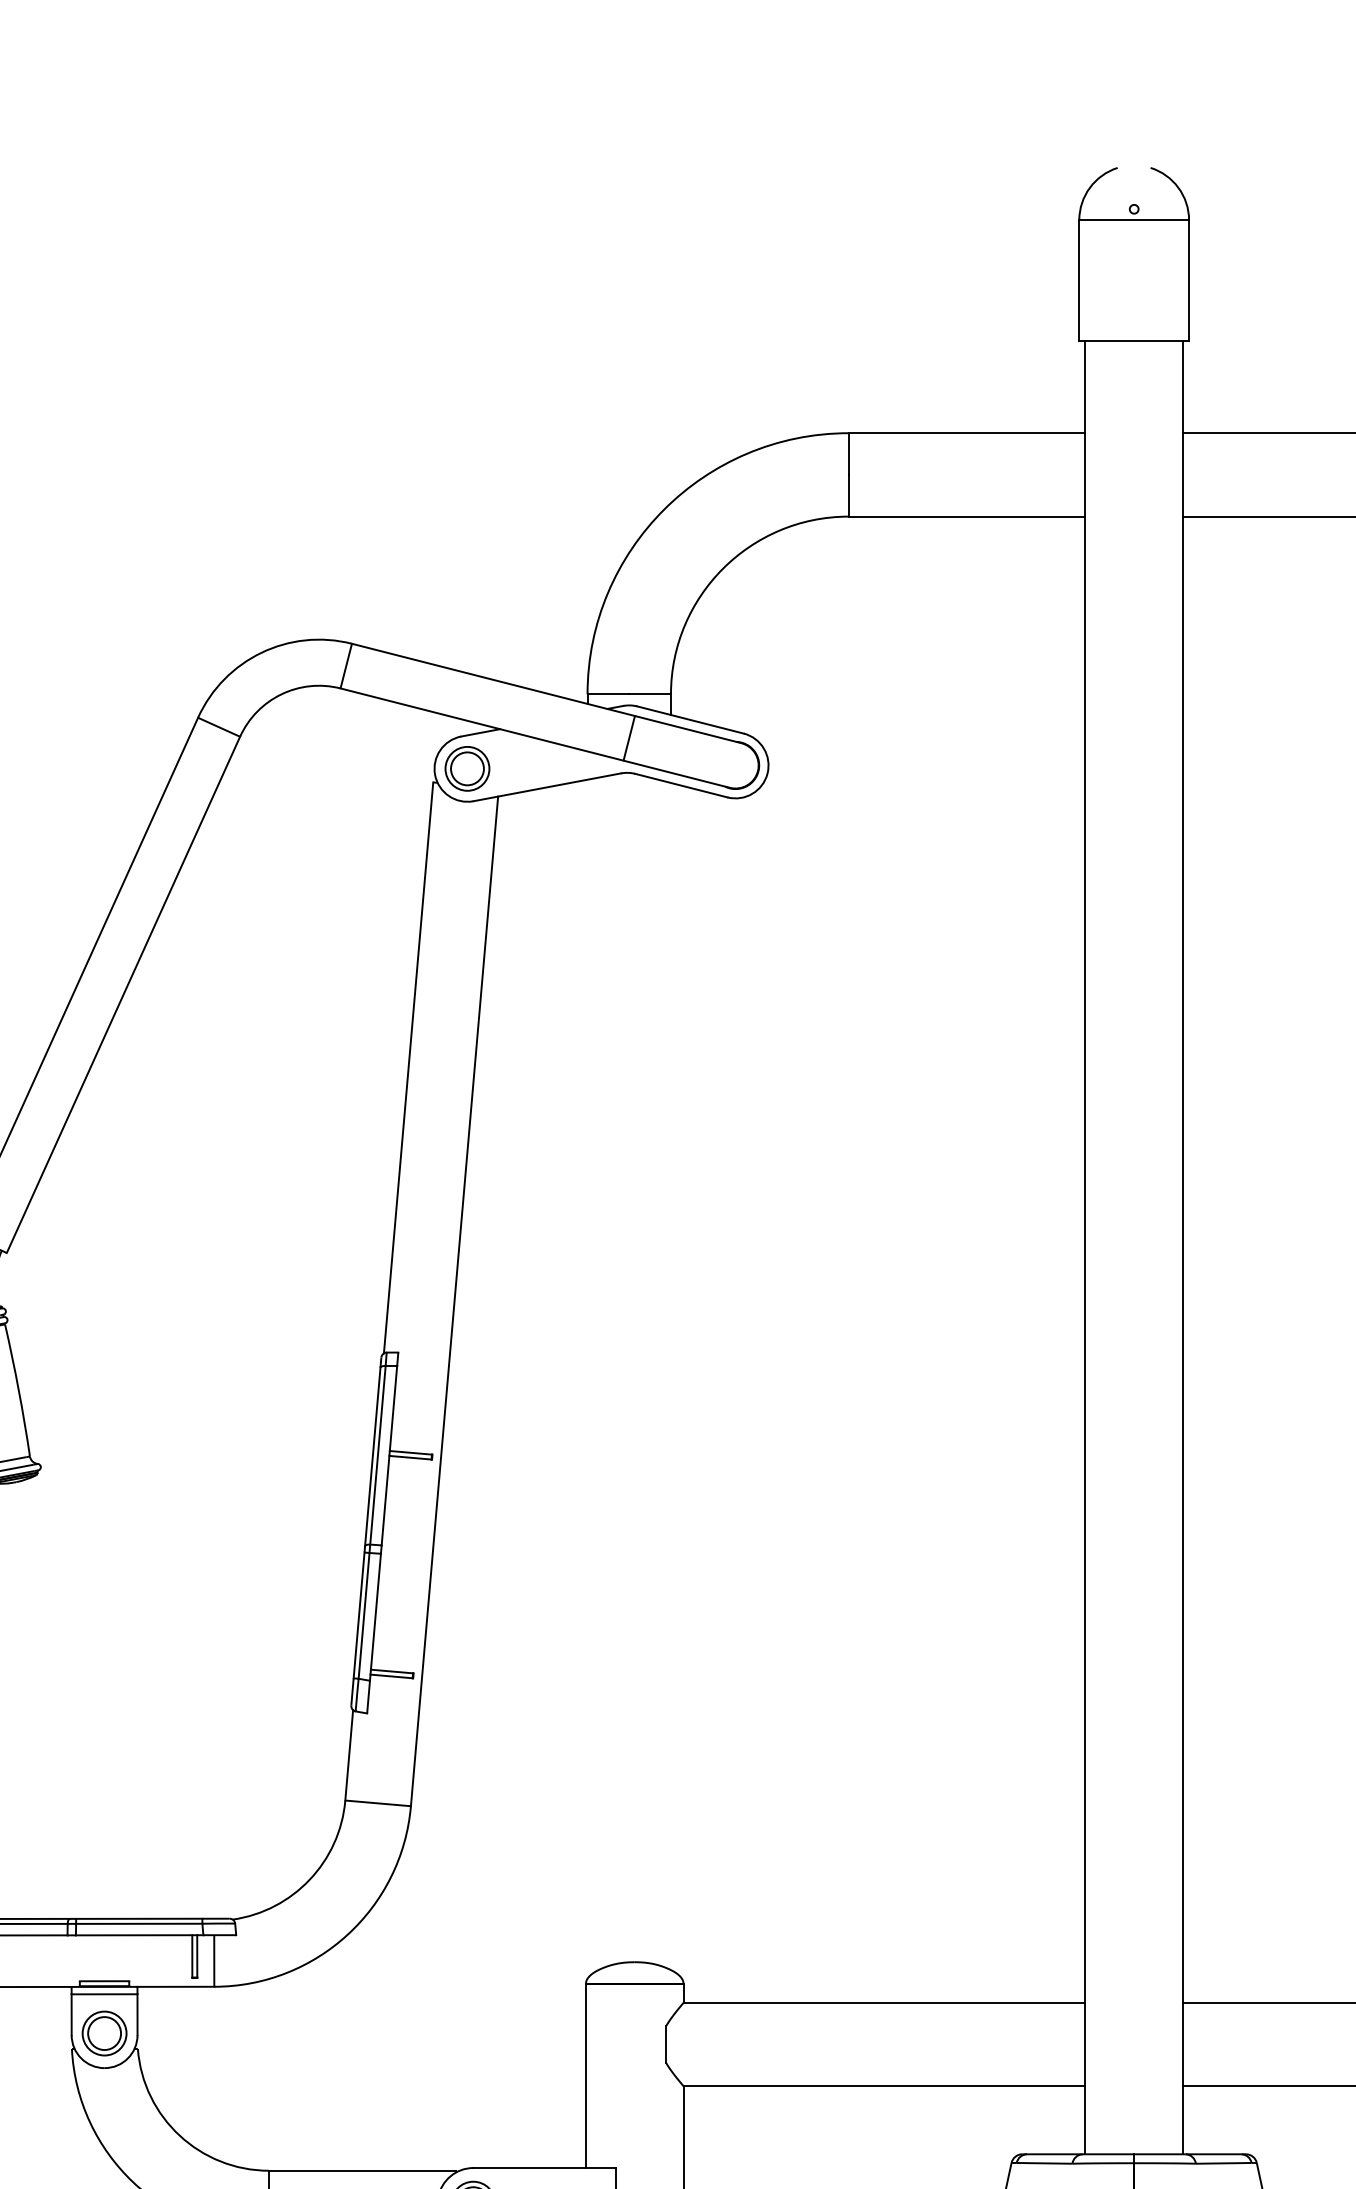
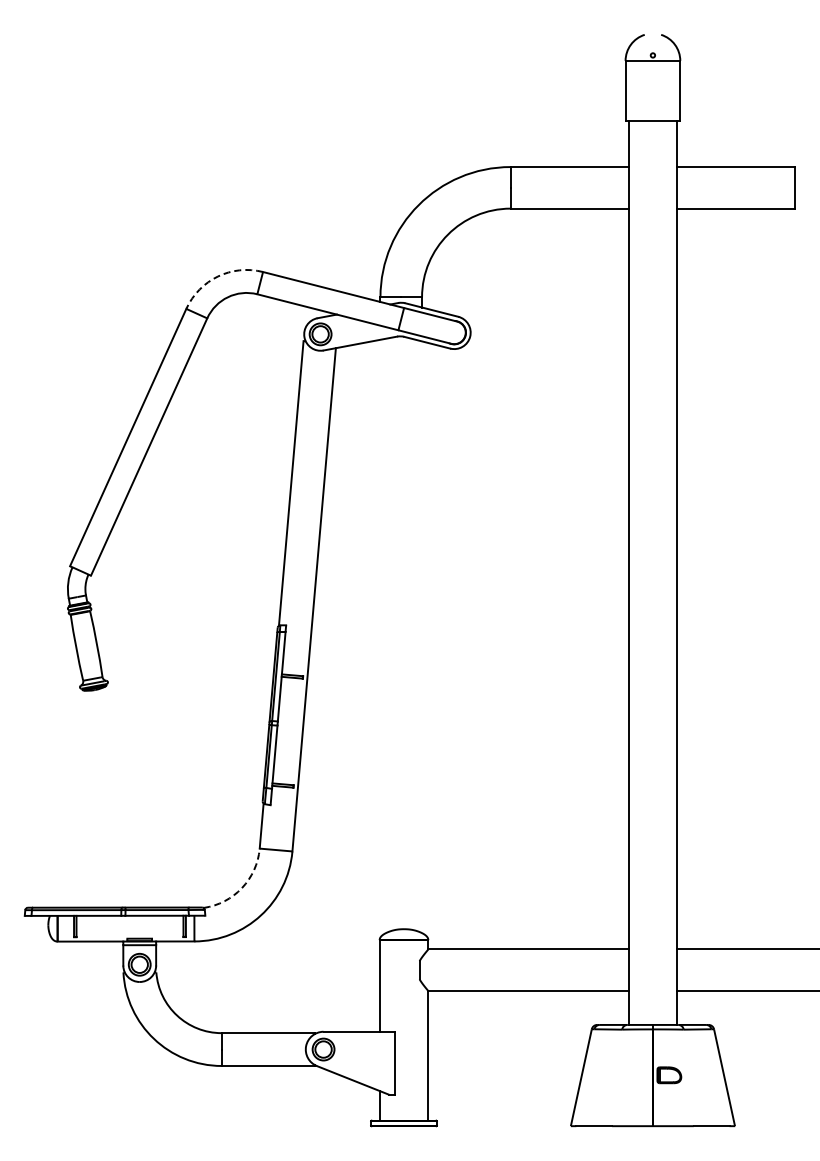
arc: (260, 652) -> (217, 276), solid -> dashed
arc: (310, 1880) -> (242, 888), solid -> dashed

